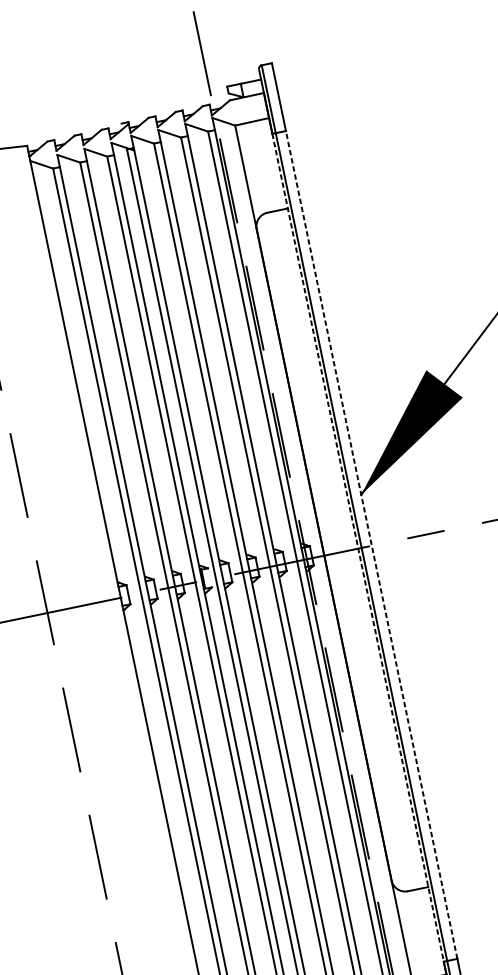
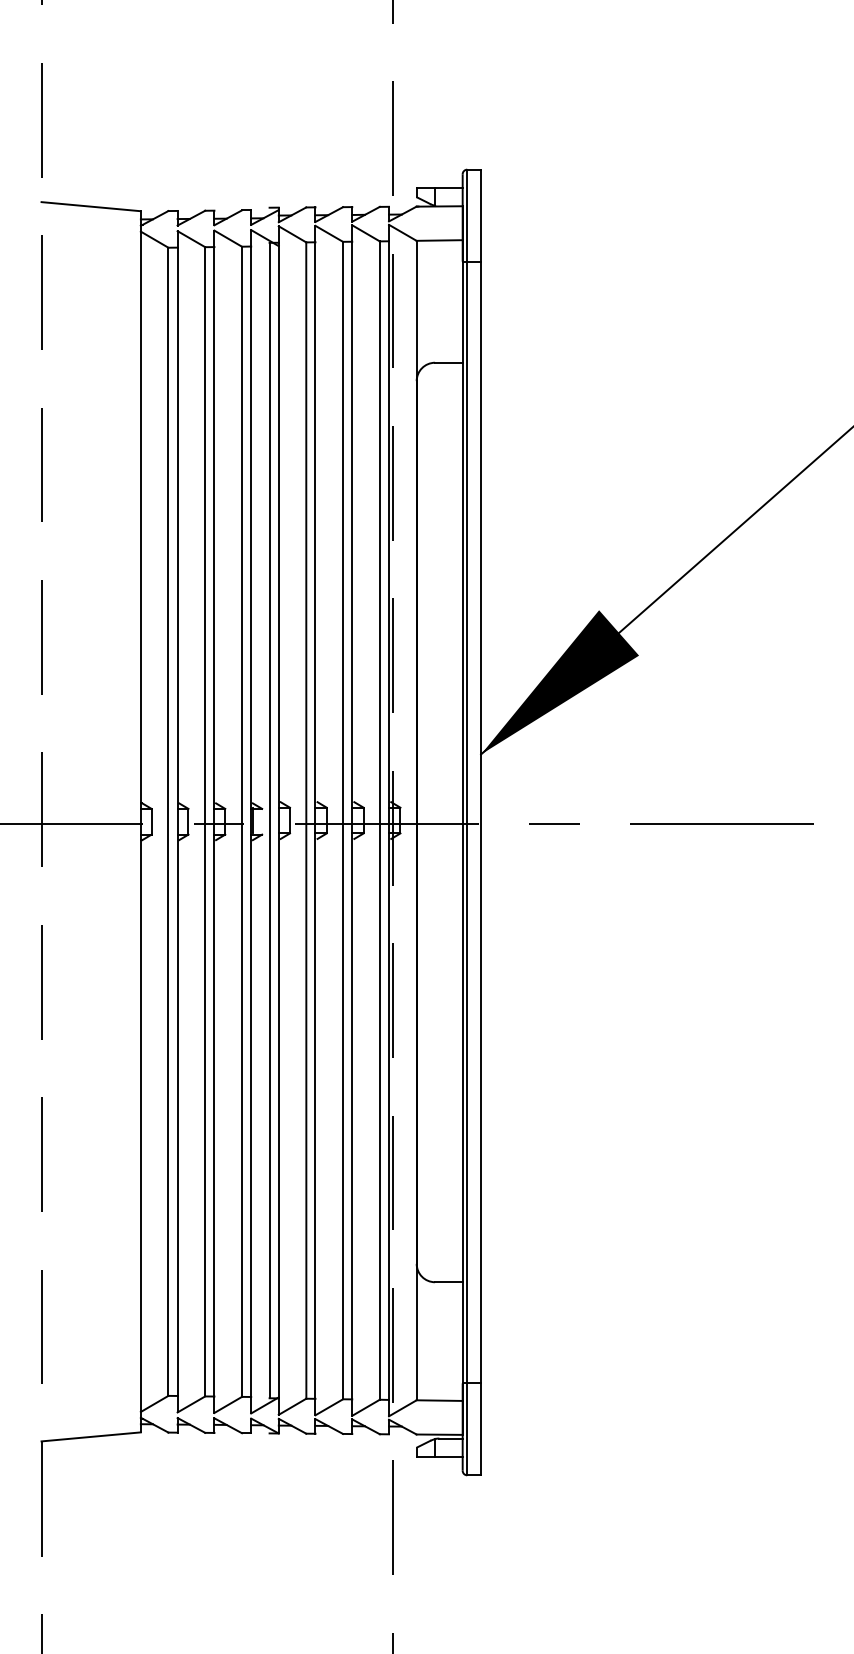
line: (371, 544) -> (481, 822), dashed -> solid
line: (357, 547) -> (462, 822), dashed -> solid

